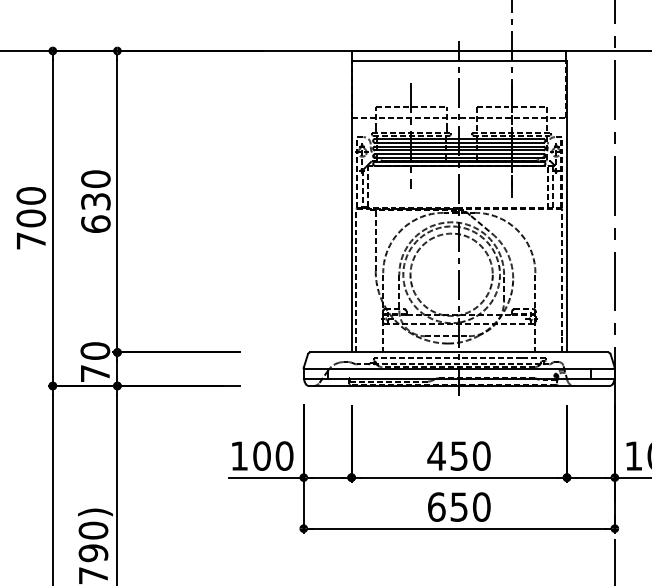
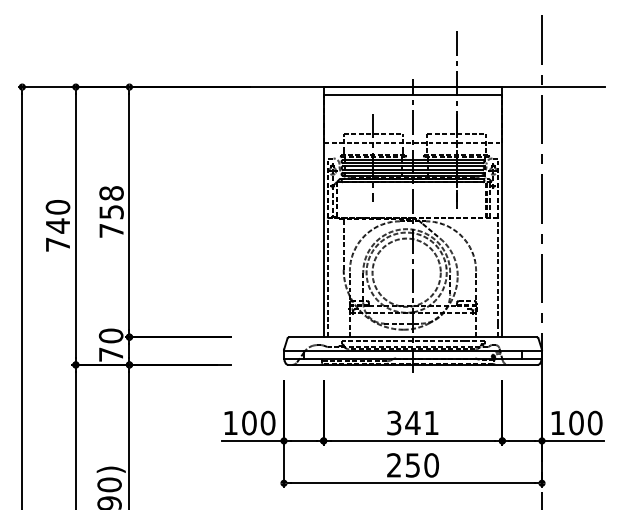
text: (95, 200) -> (111, 211), 630 -> 758
text: (30, 217) -> (57, 225), 700 -> 740
text: (458, 455) -> (412, 422), 450 -> 341
text: (436, 507) -> (394, 465), 650 -> 250

